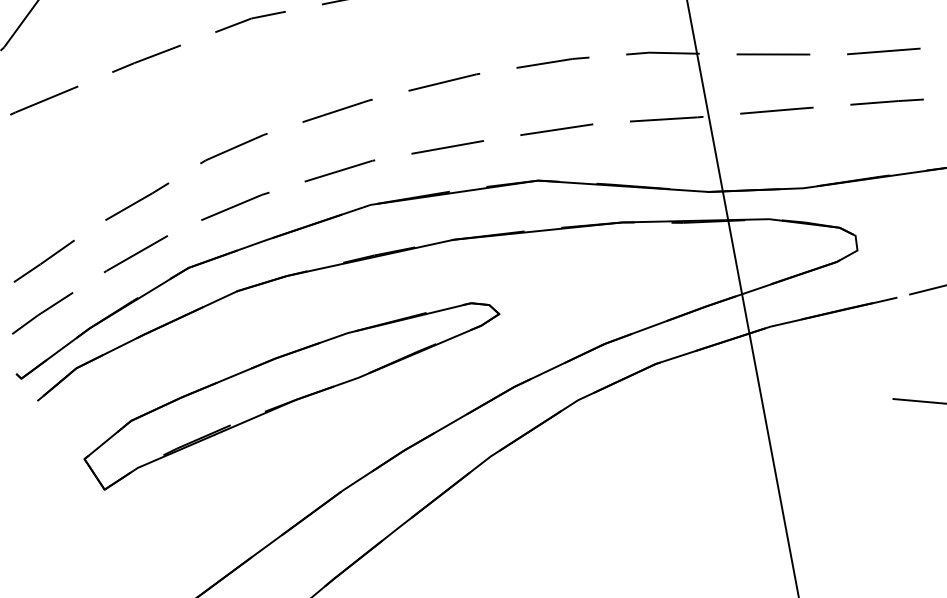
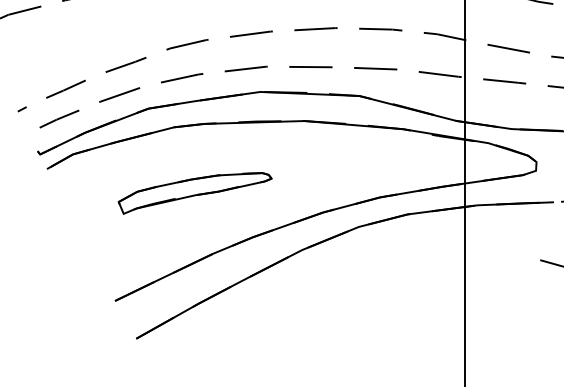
part: (292, 395) -> (194, 193), size x0.6

